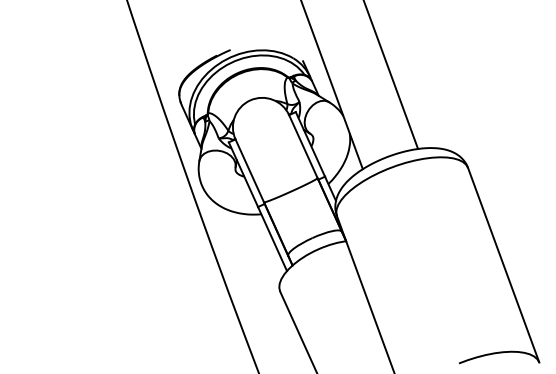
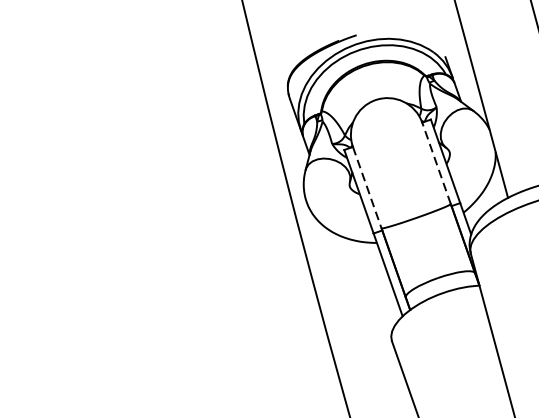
line: (303, 146) -> (436, 163), solid -> dashed
line: (249, 170) -> (366, 187), solid -> dashed

